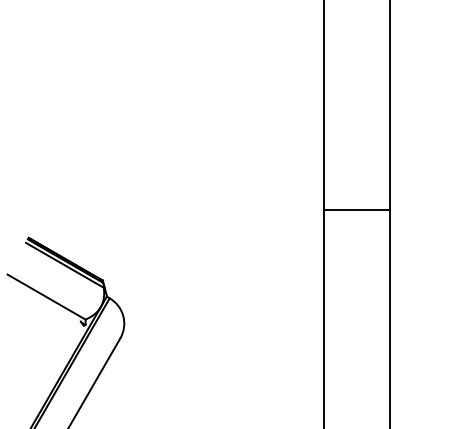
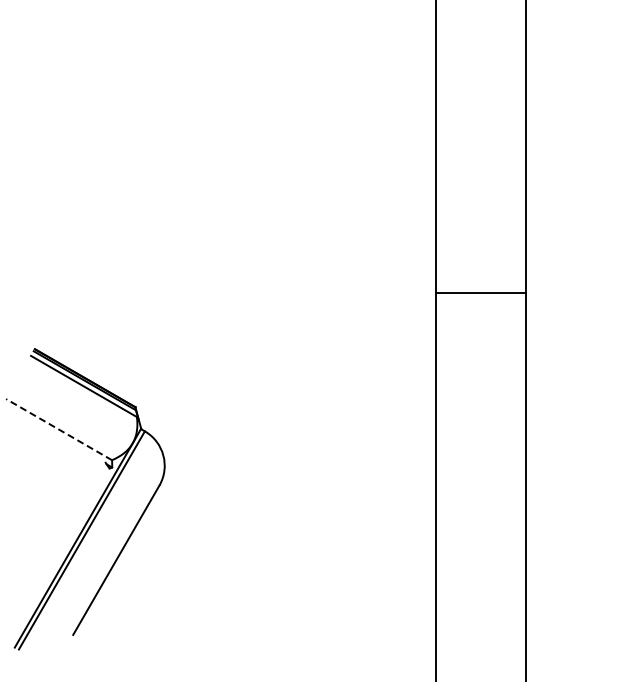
line: (356, 210) -> (480, 292), moved
line: (46, 296) -> (58, 429), solid -> dashed

